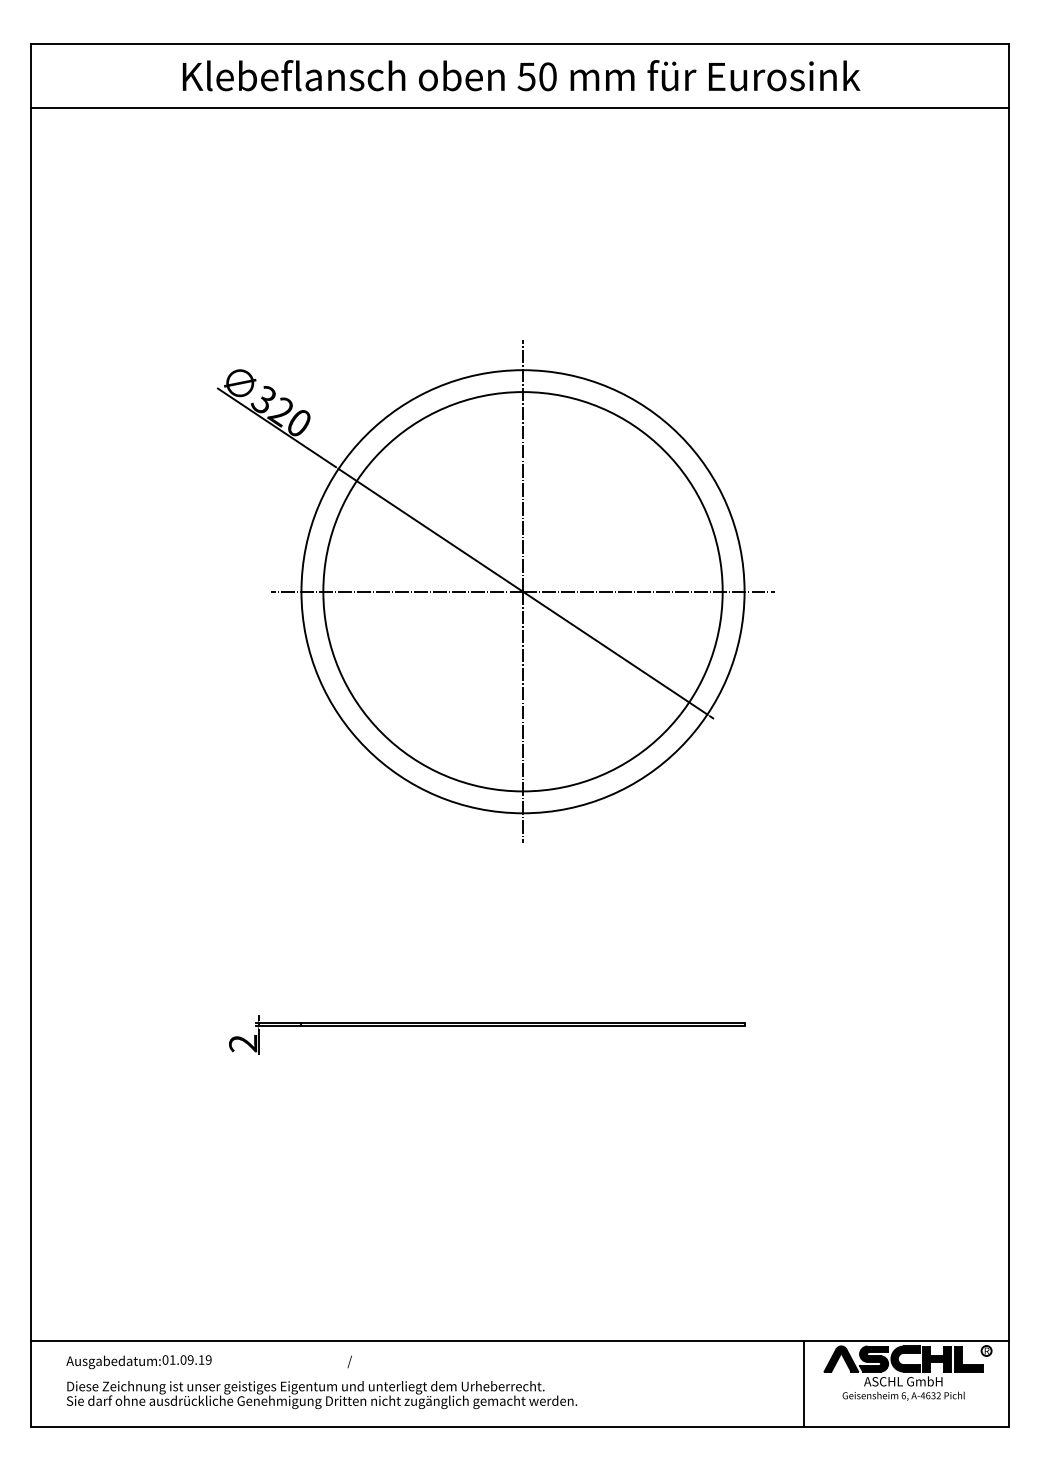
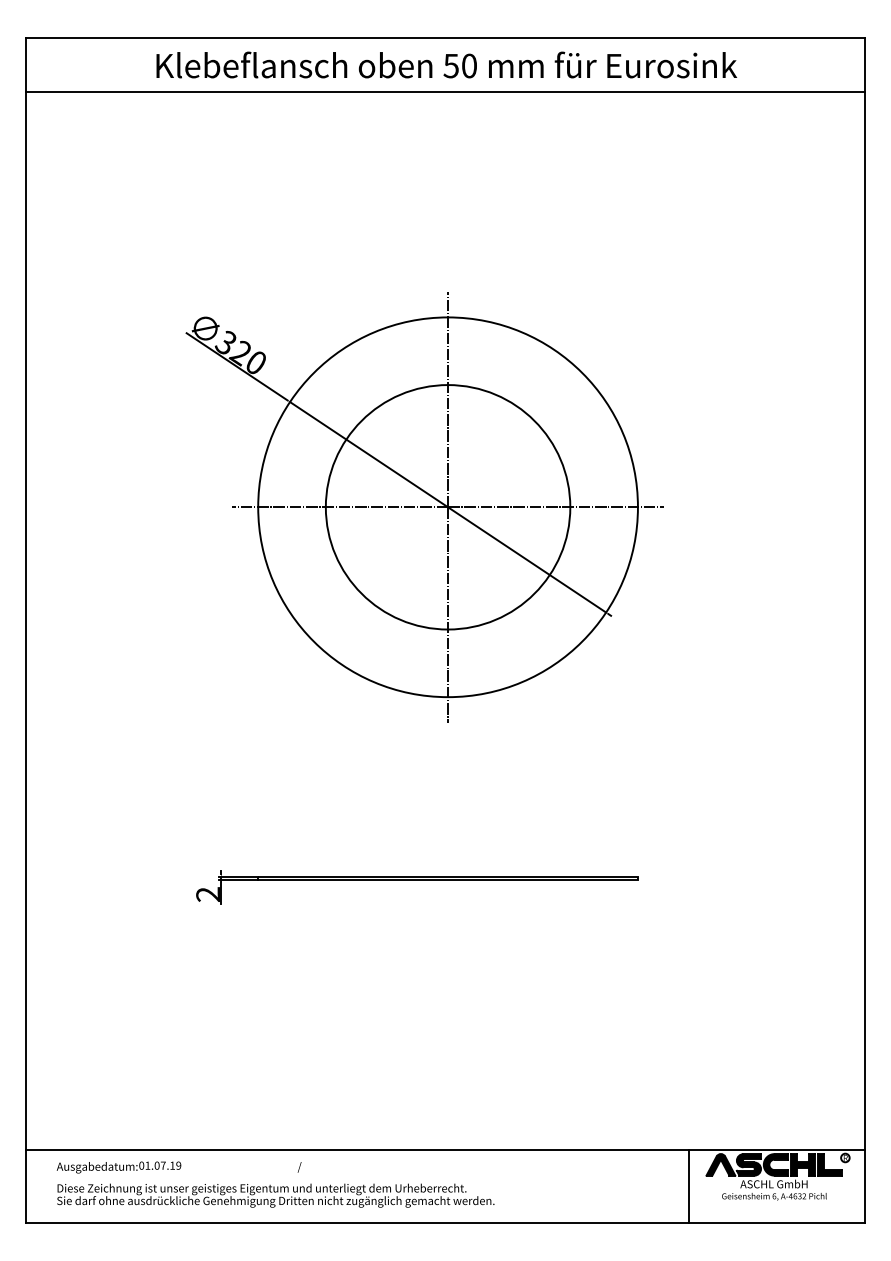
circle: (522, 591) -> (447, 507), size x0.71
text: (190, 1359) -> (163, 1165), 01.09.19 -> 01.07.19

